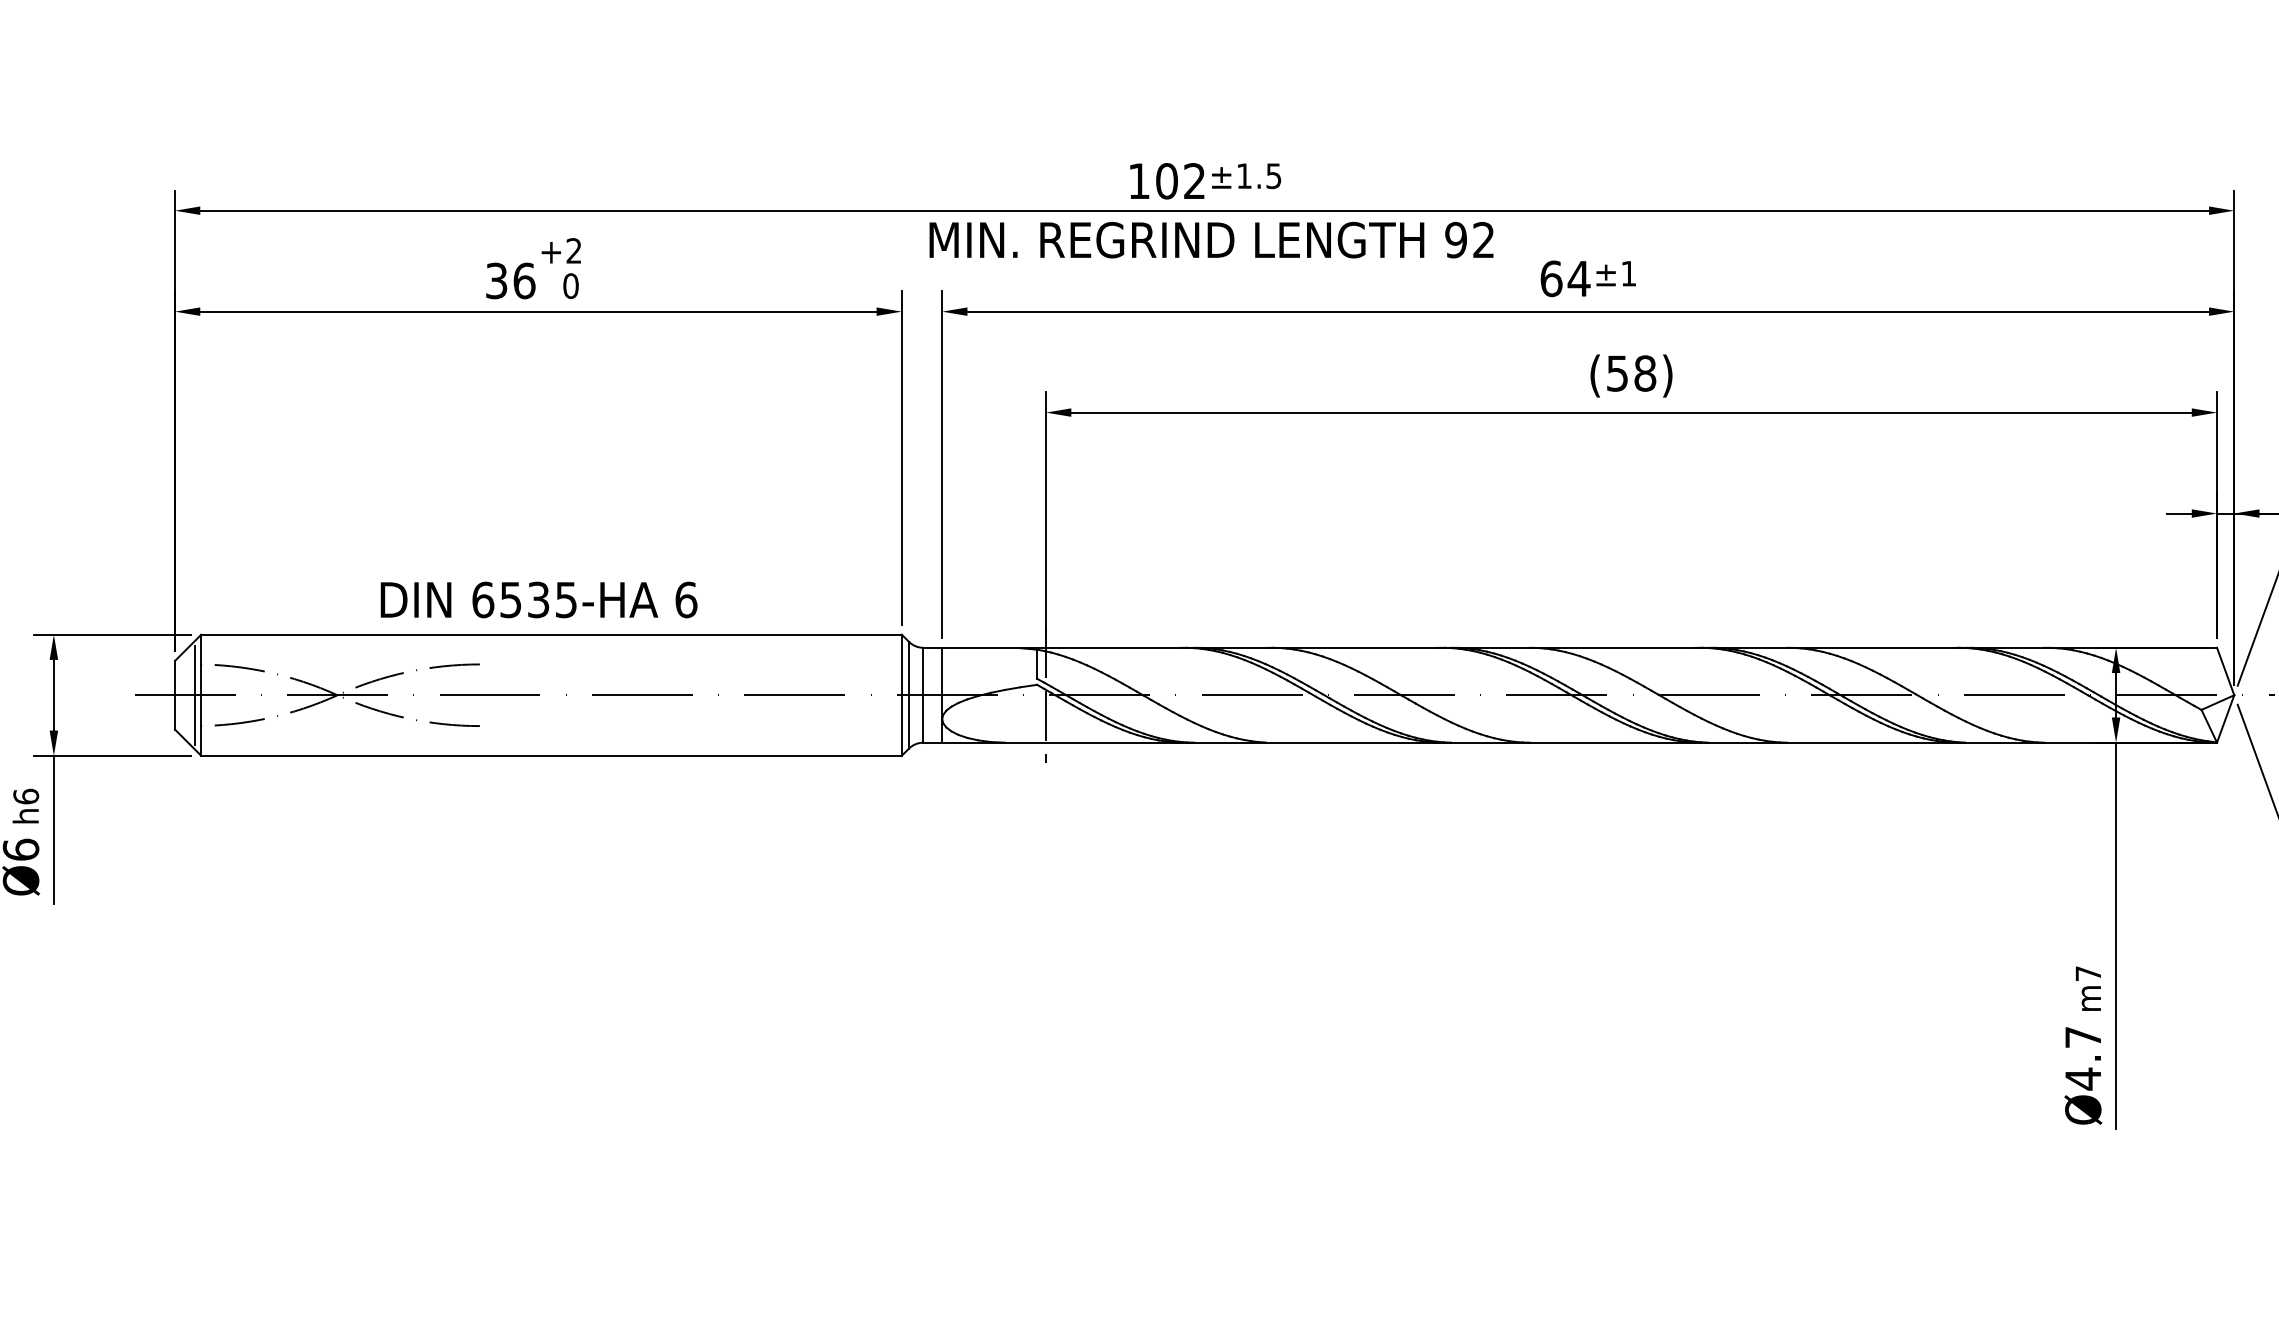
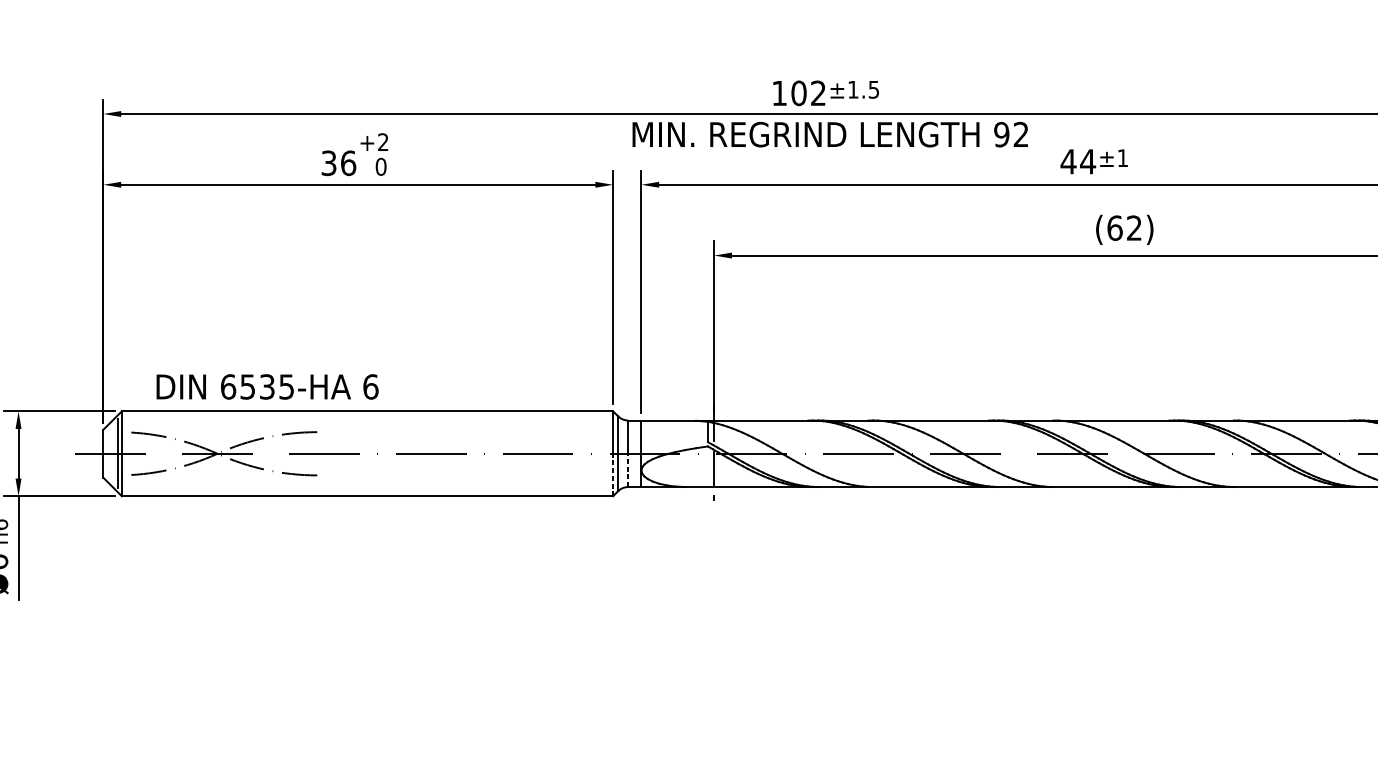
text: (1550, 278) -> (1067, 161), 64 -> 44
text: (1631, 373) -> (1124, 228), (58) -> (62)
text: (538, 599) -> (267, 386), moved
line: (923, 718) -> (628, 470), solid -> dashed
line: (901, 725) -> (612, 474), solid -> dashed

